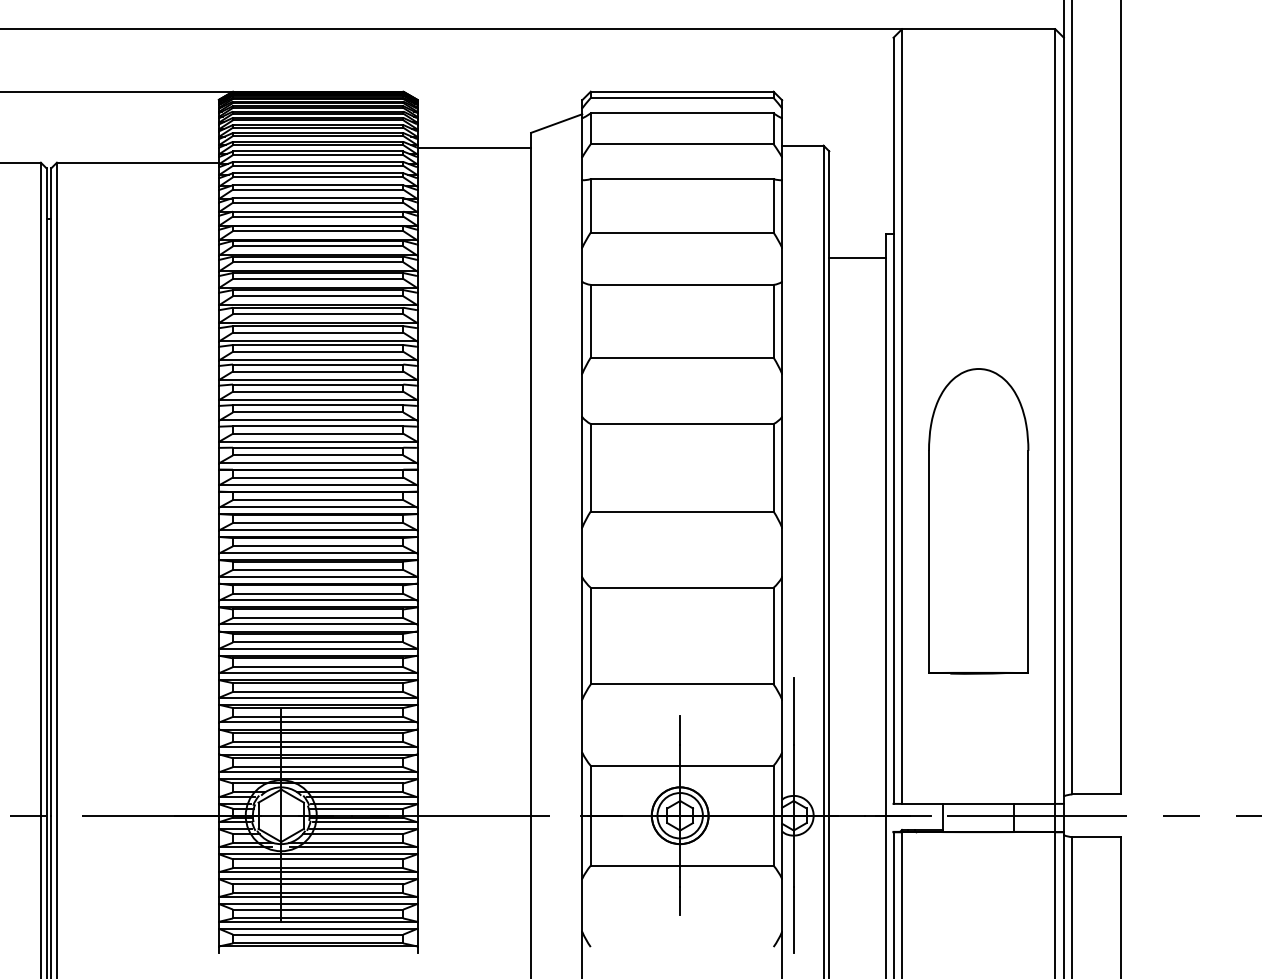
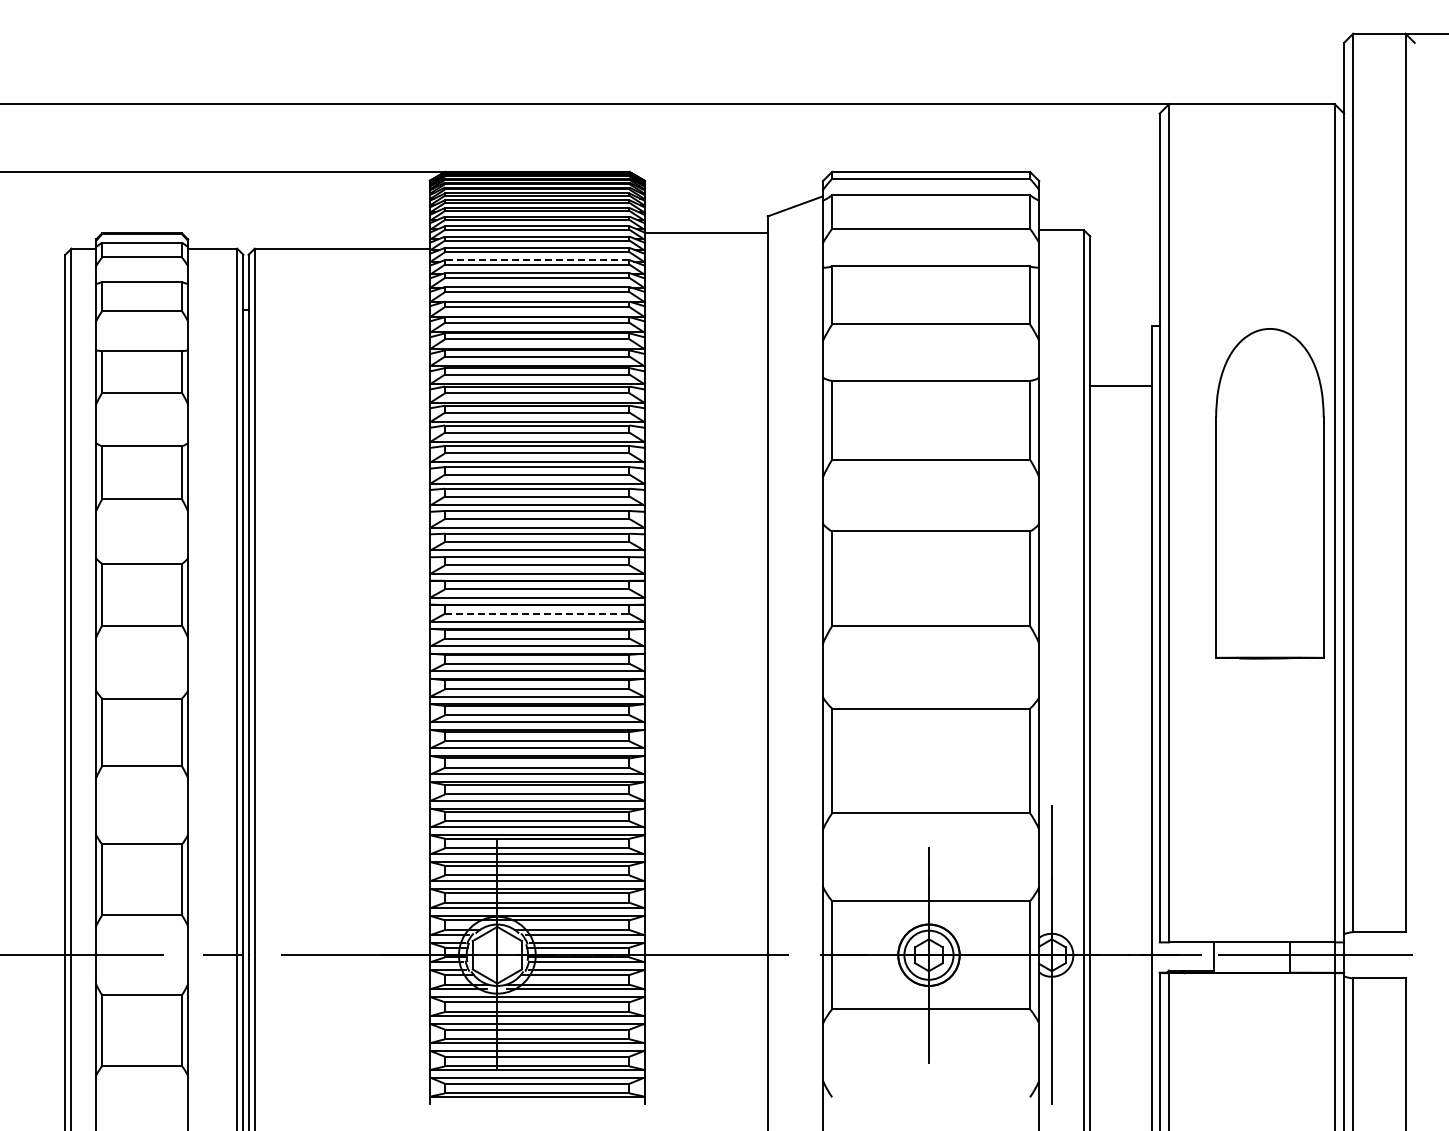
line: (317, 173) -> (536, 260), solid -> dashed
line: (857, 257) -> (1120, 385), moved
line: (318, 499) -> (537, 613), solid -> dashed
part: (978, 521) -> (1269, 493), moved

